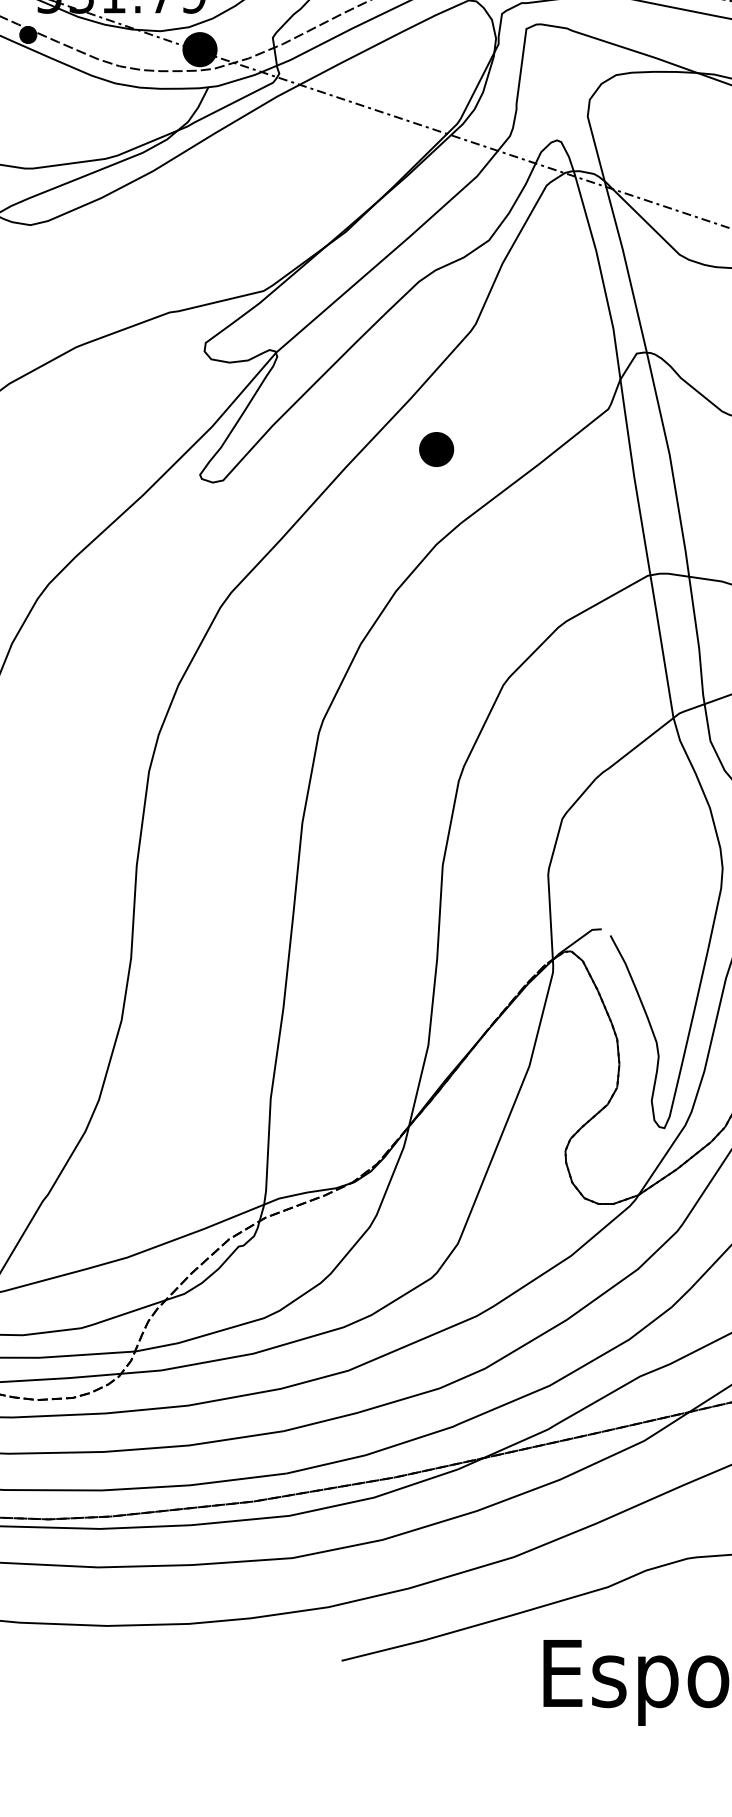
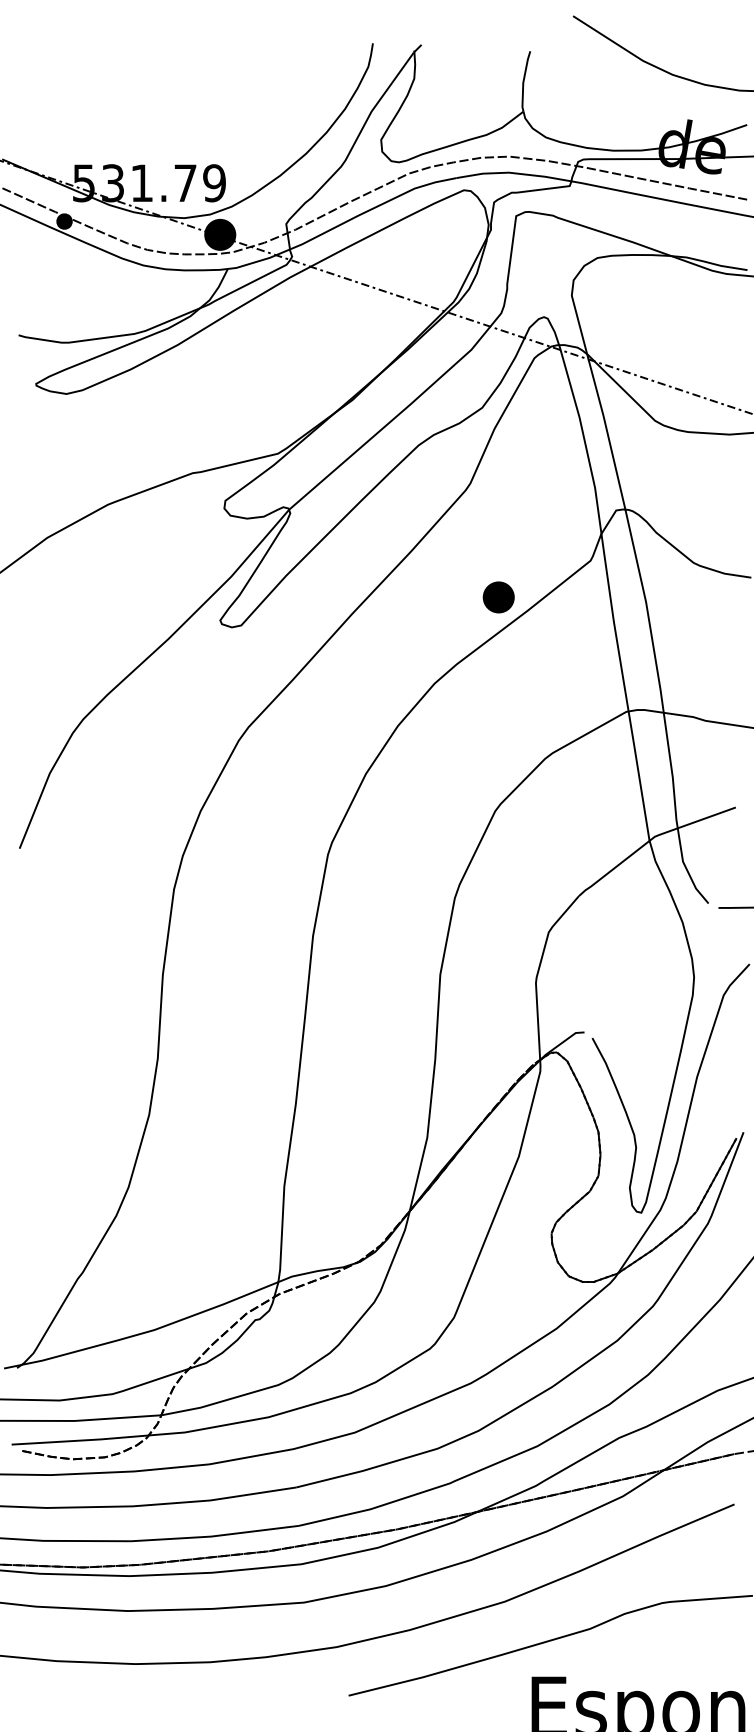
part: (436, 449) -> (498, 597), moved

